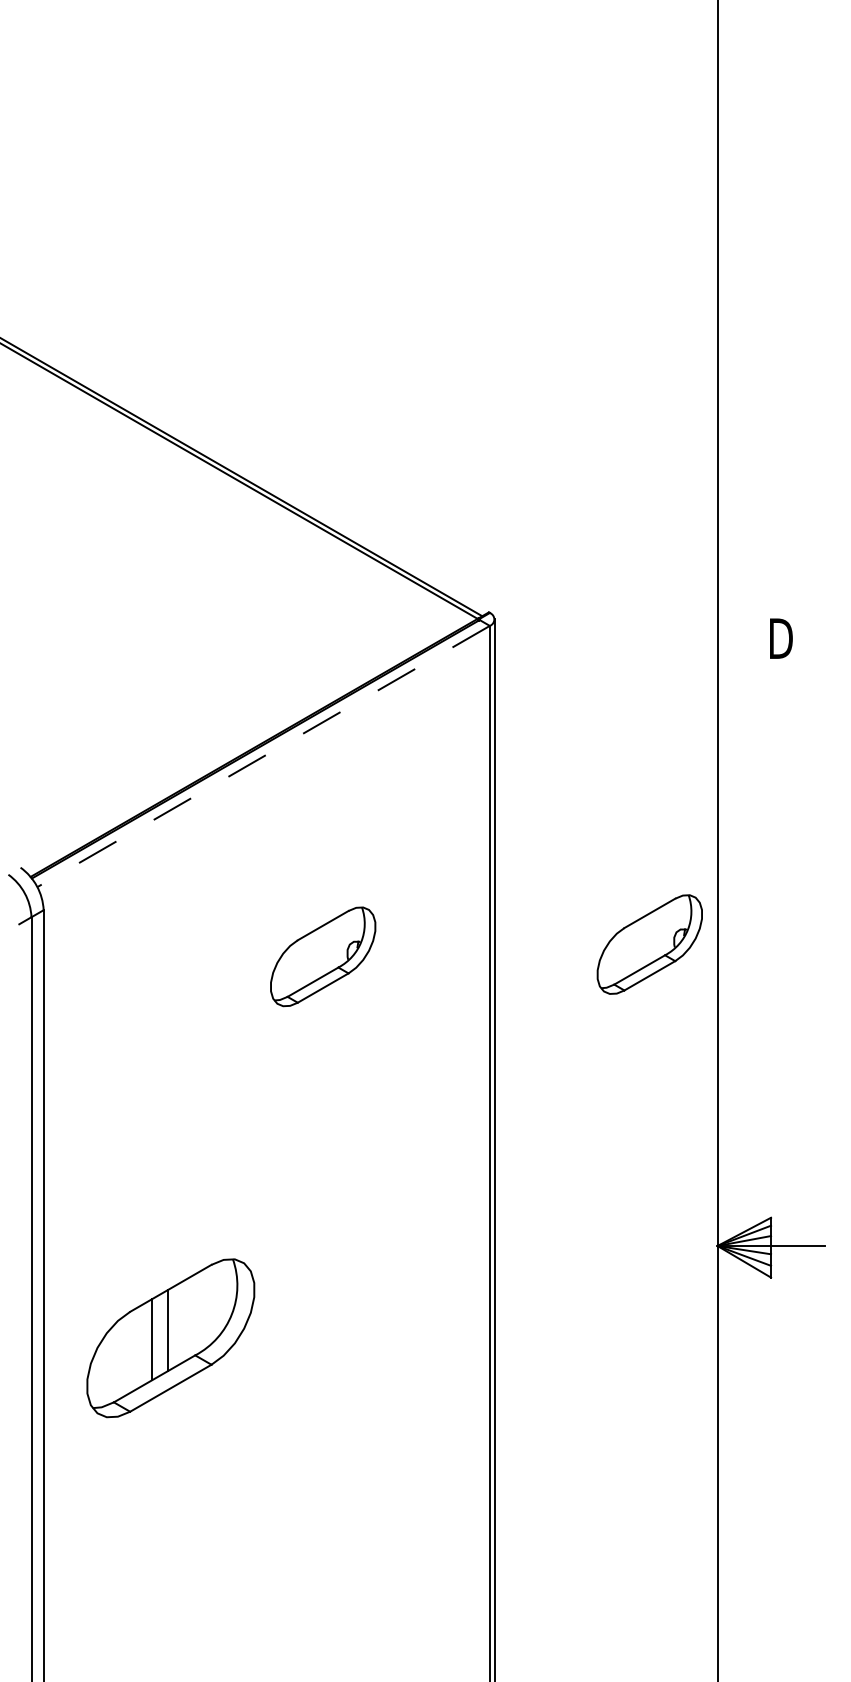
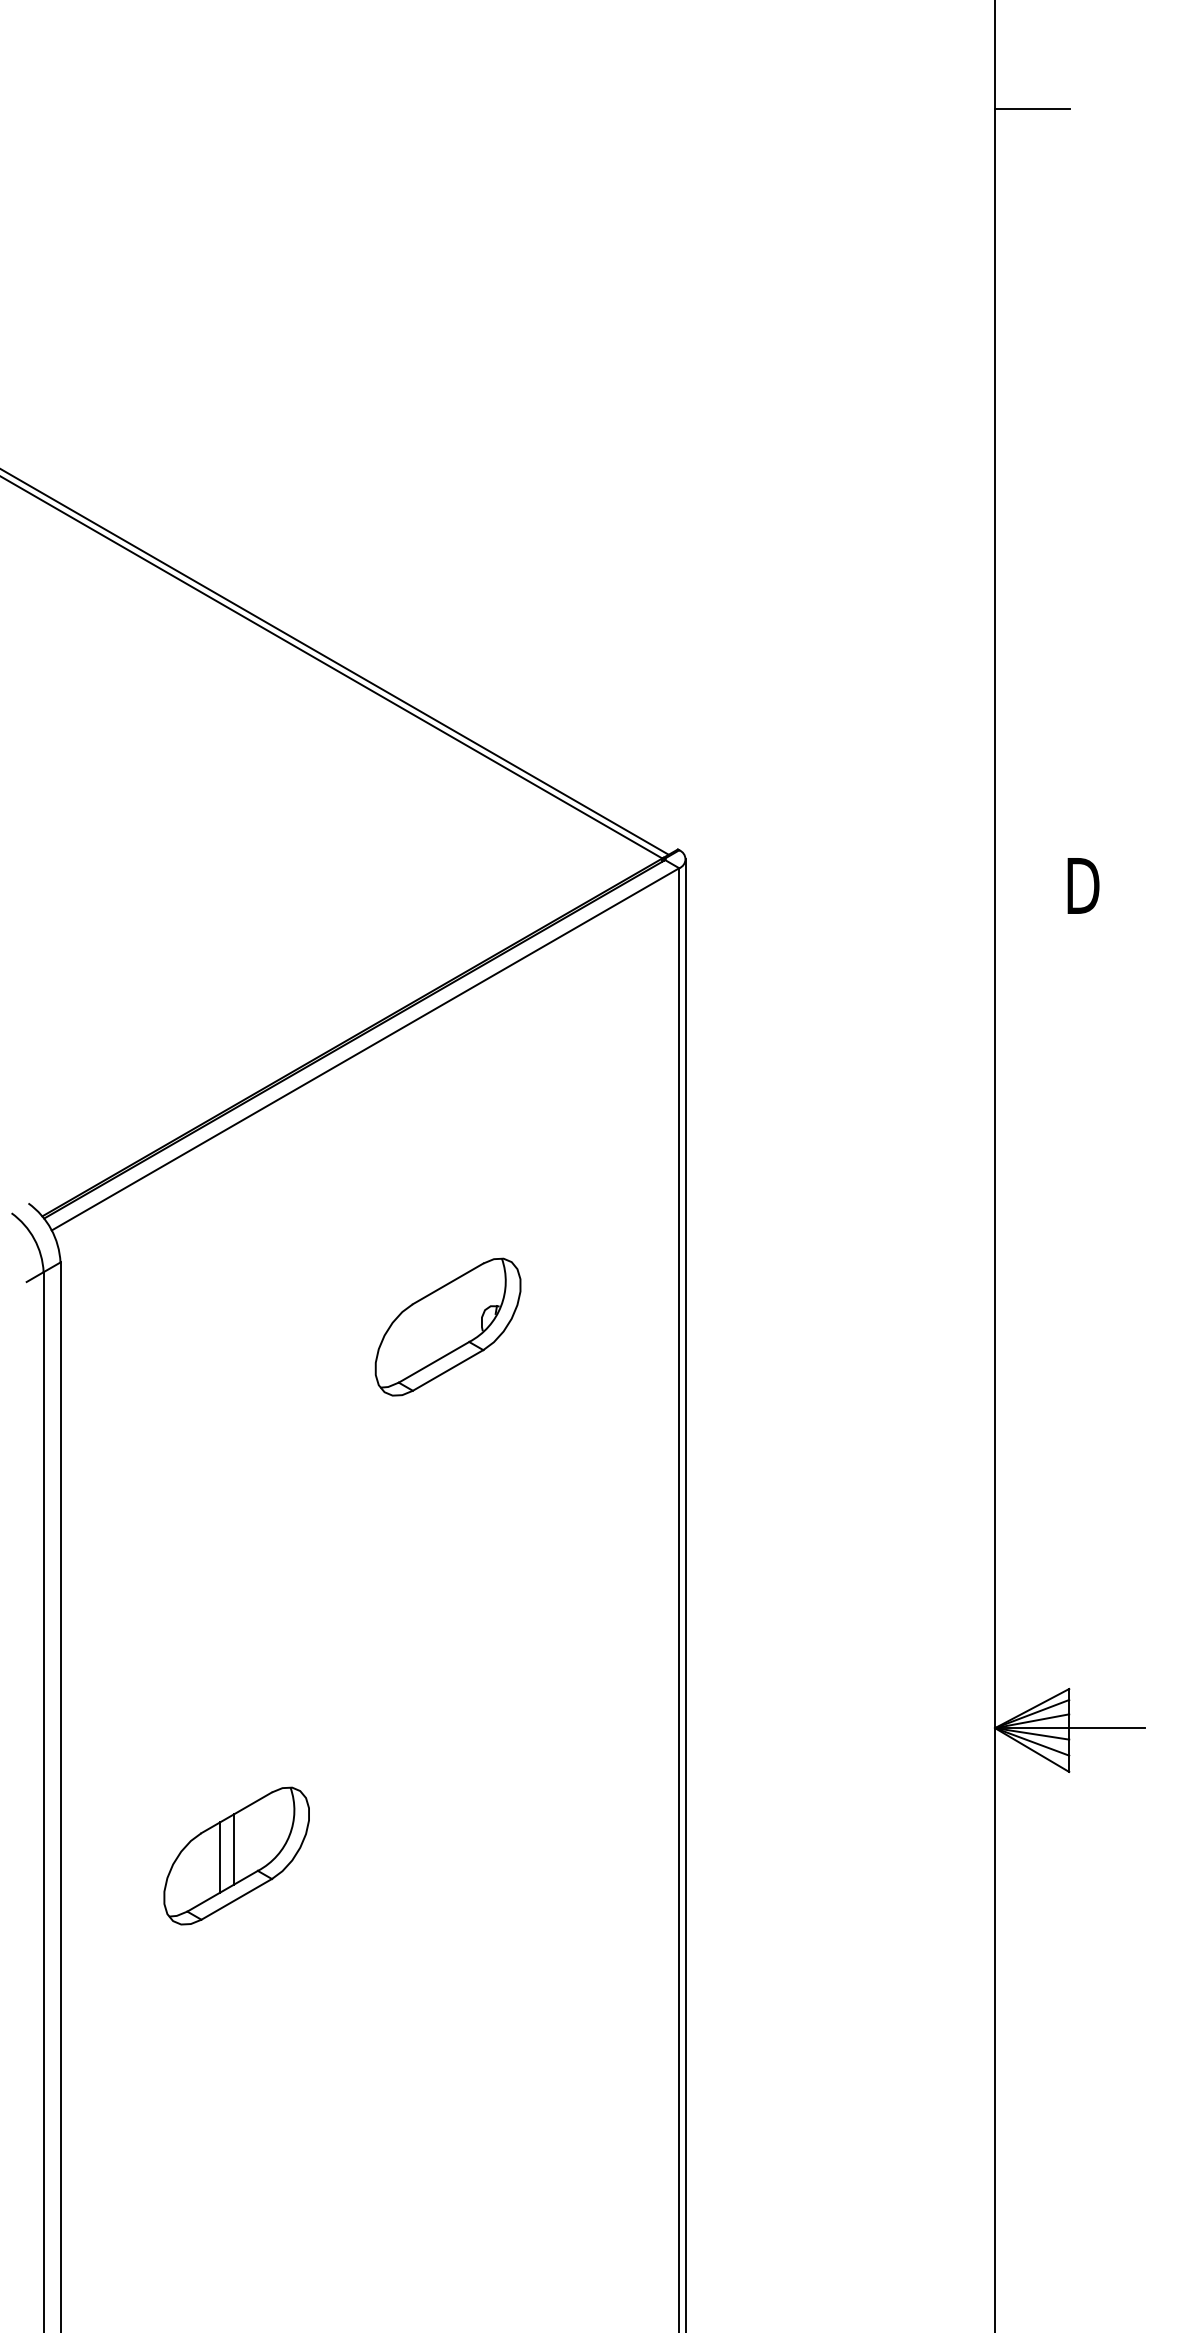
line: (744, 78) -> (1032, 108), added
line: (263, 756) -> (365, 1049), dashed -> solid
part: (649, 944) -> (900, 1309), removed
part: (170, 1337) -> (236, 1855), size x0.62

